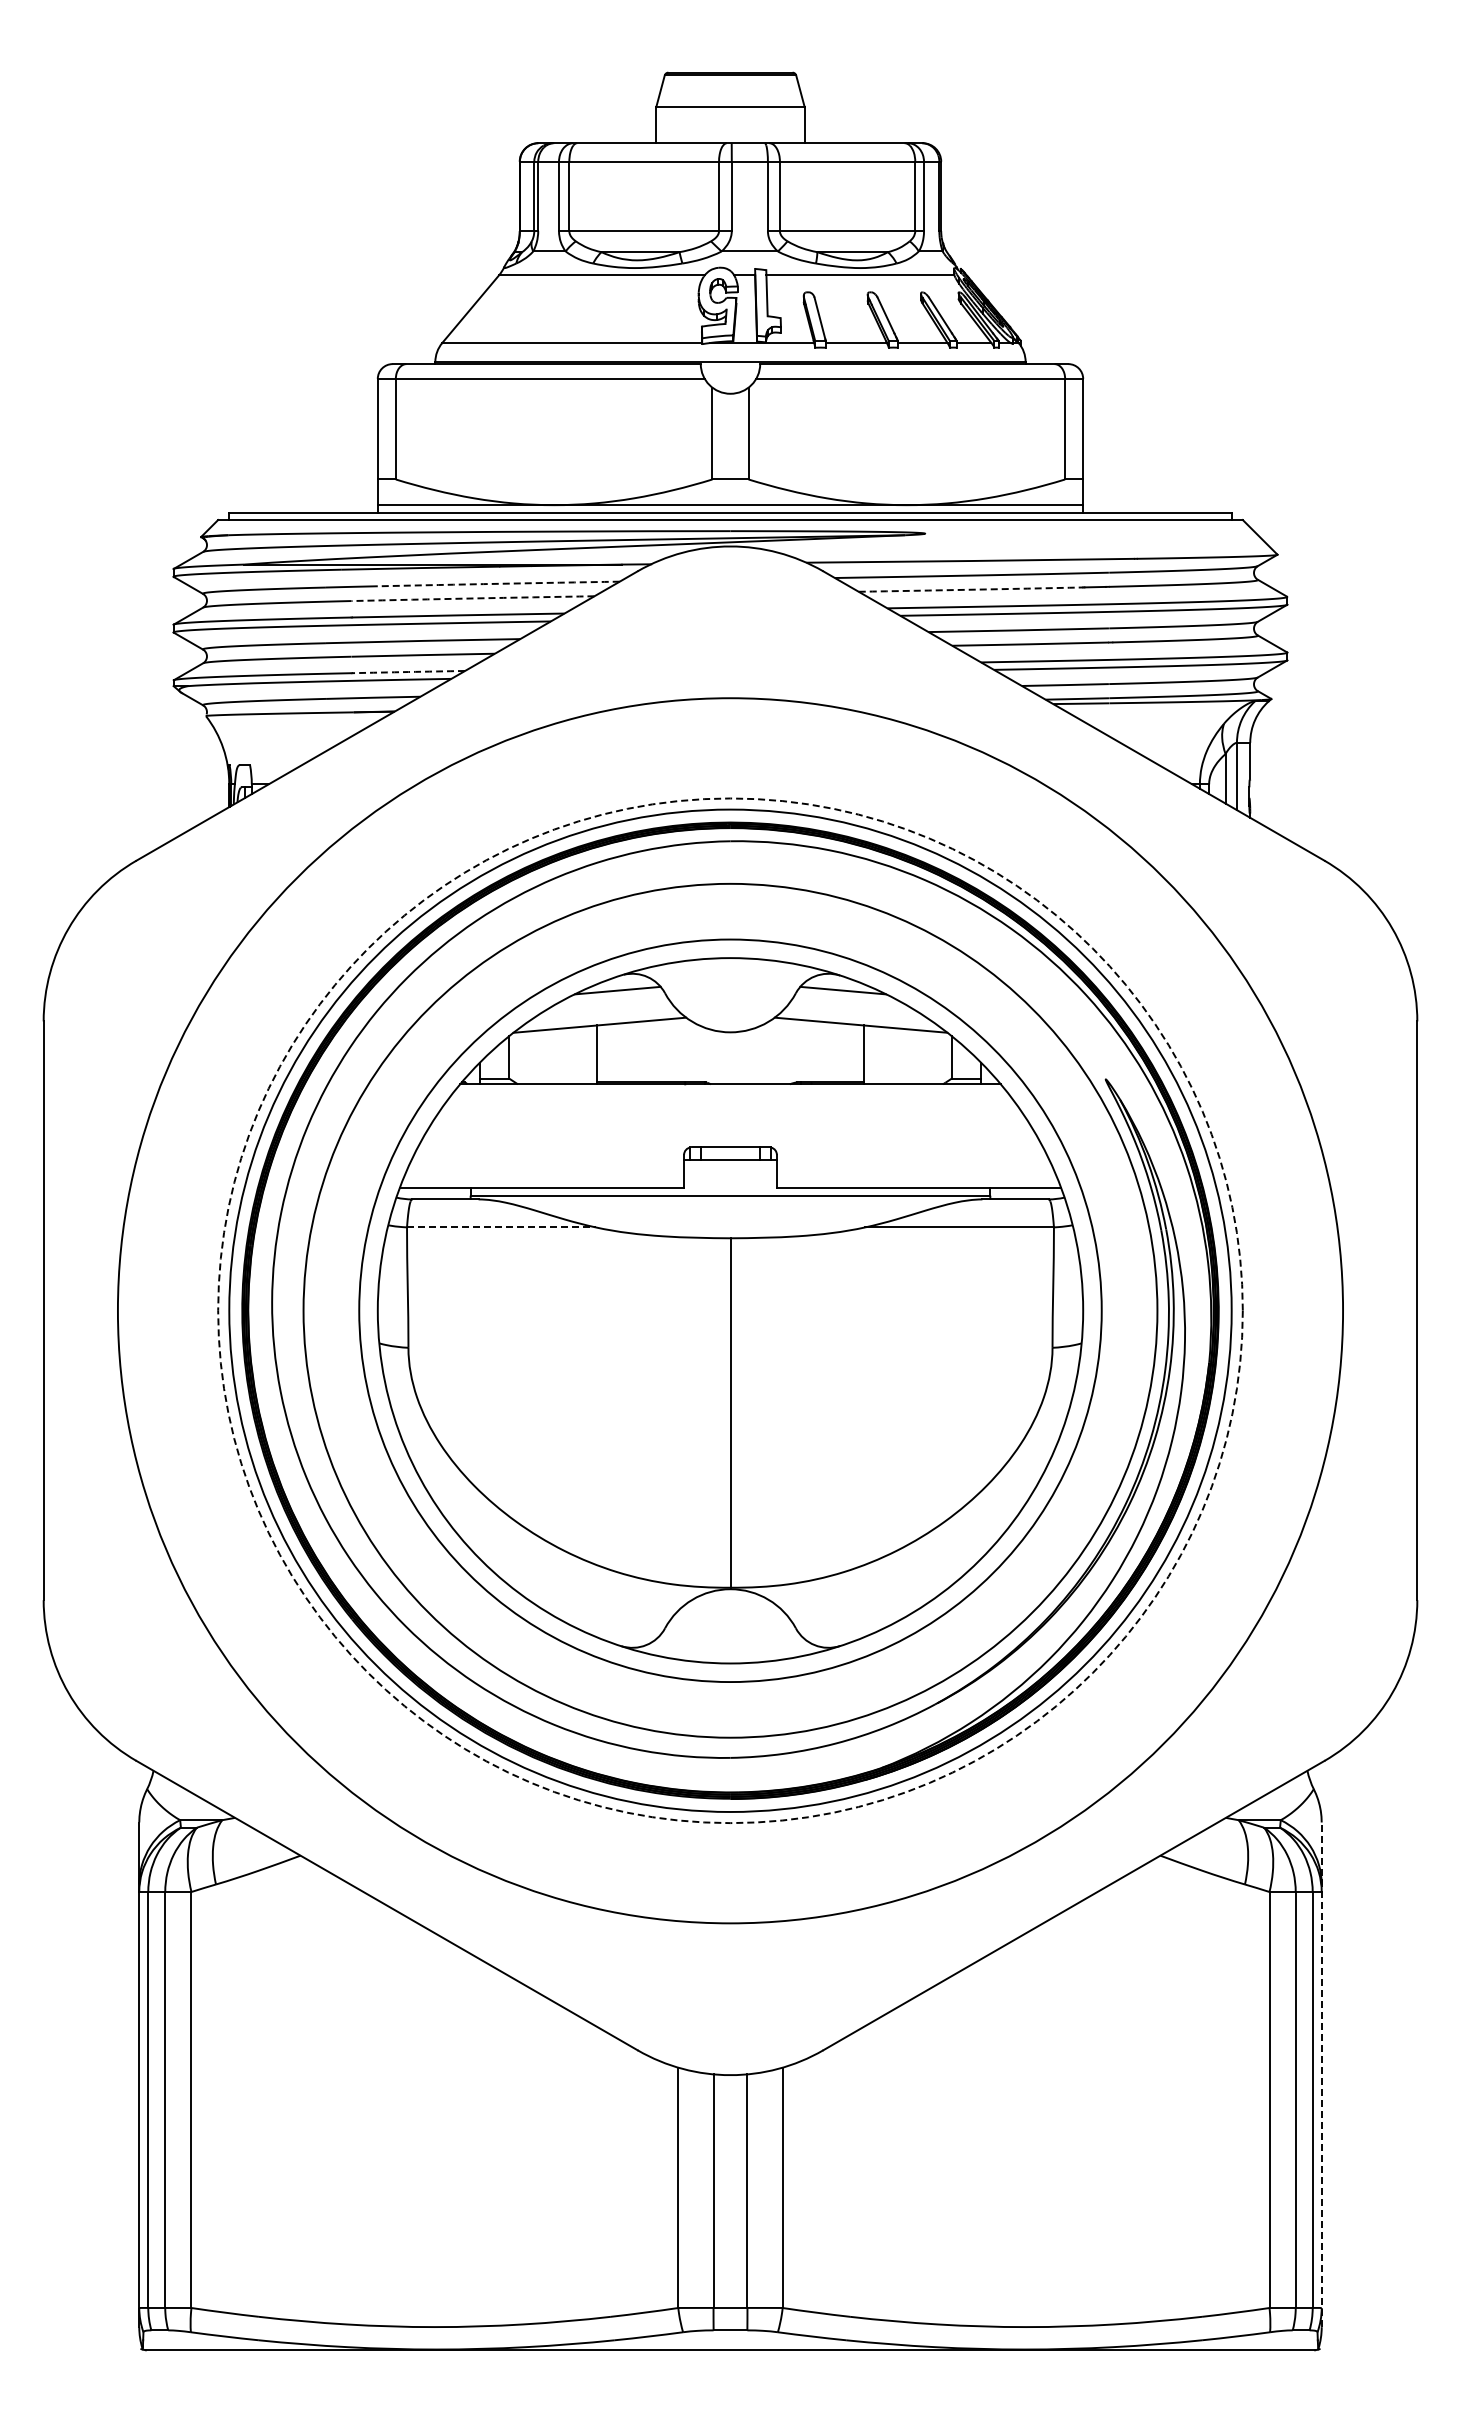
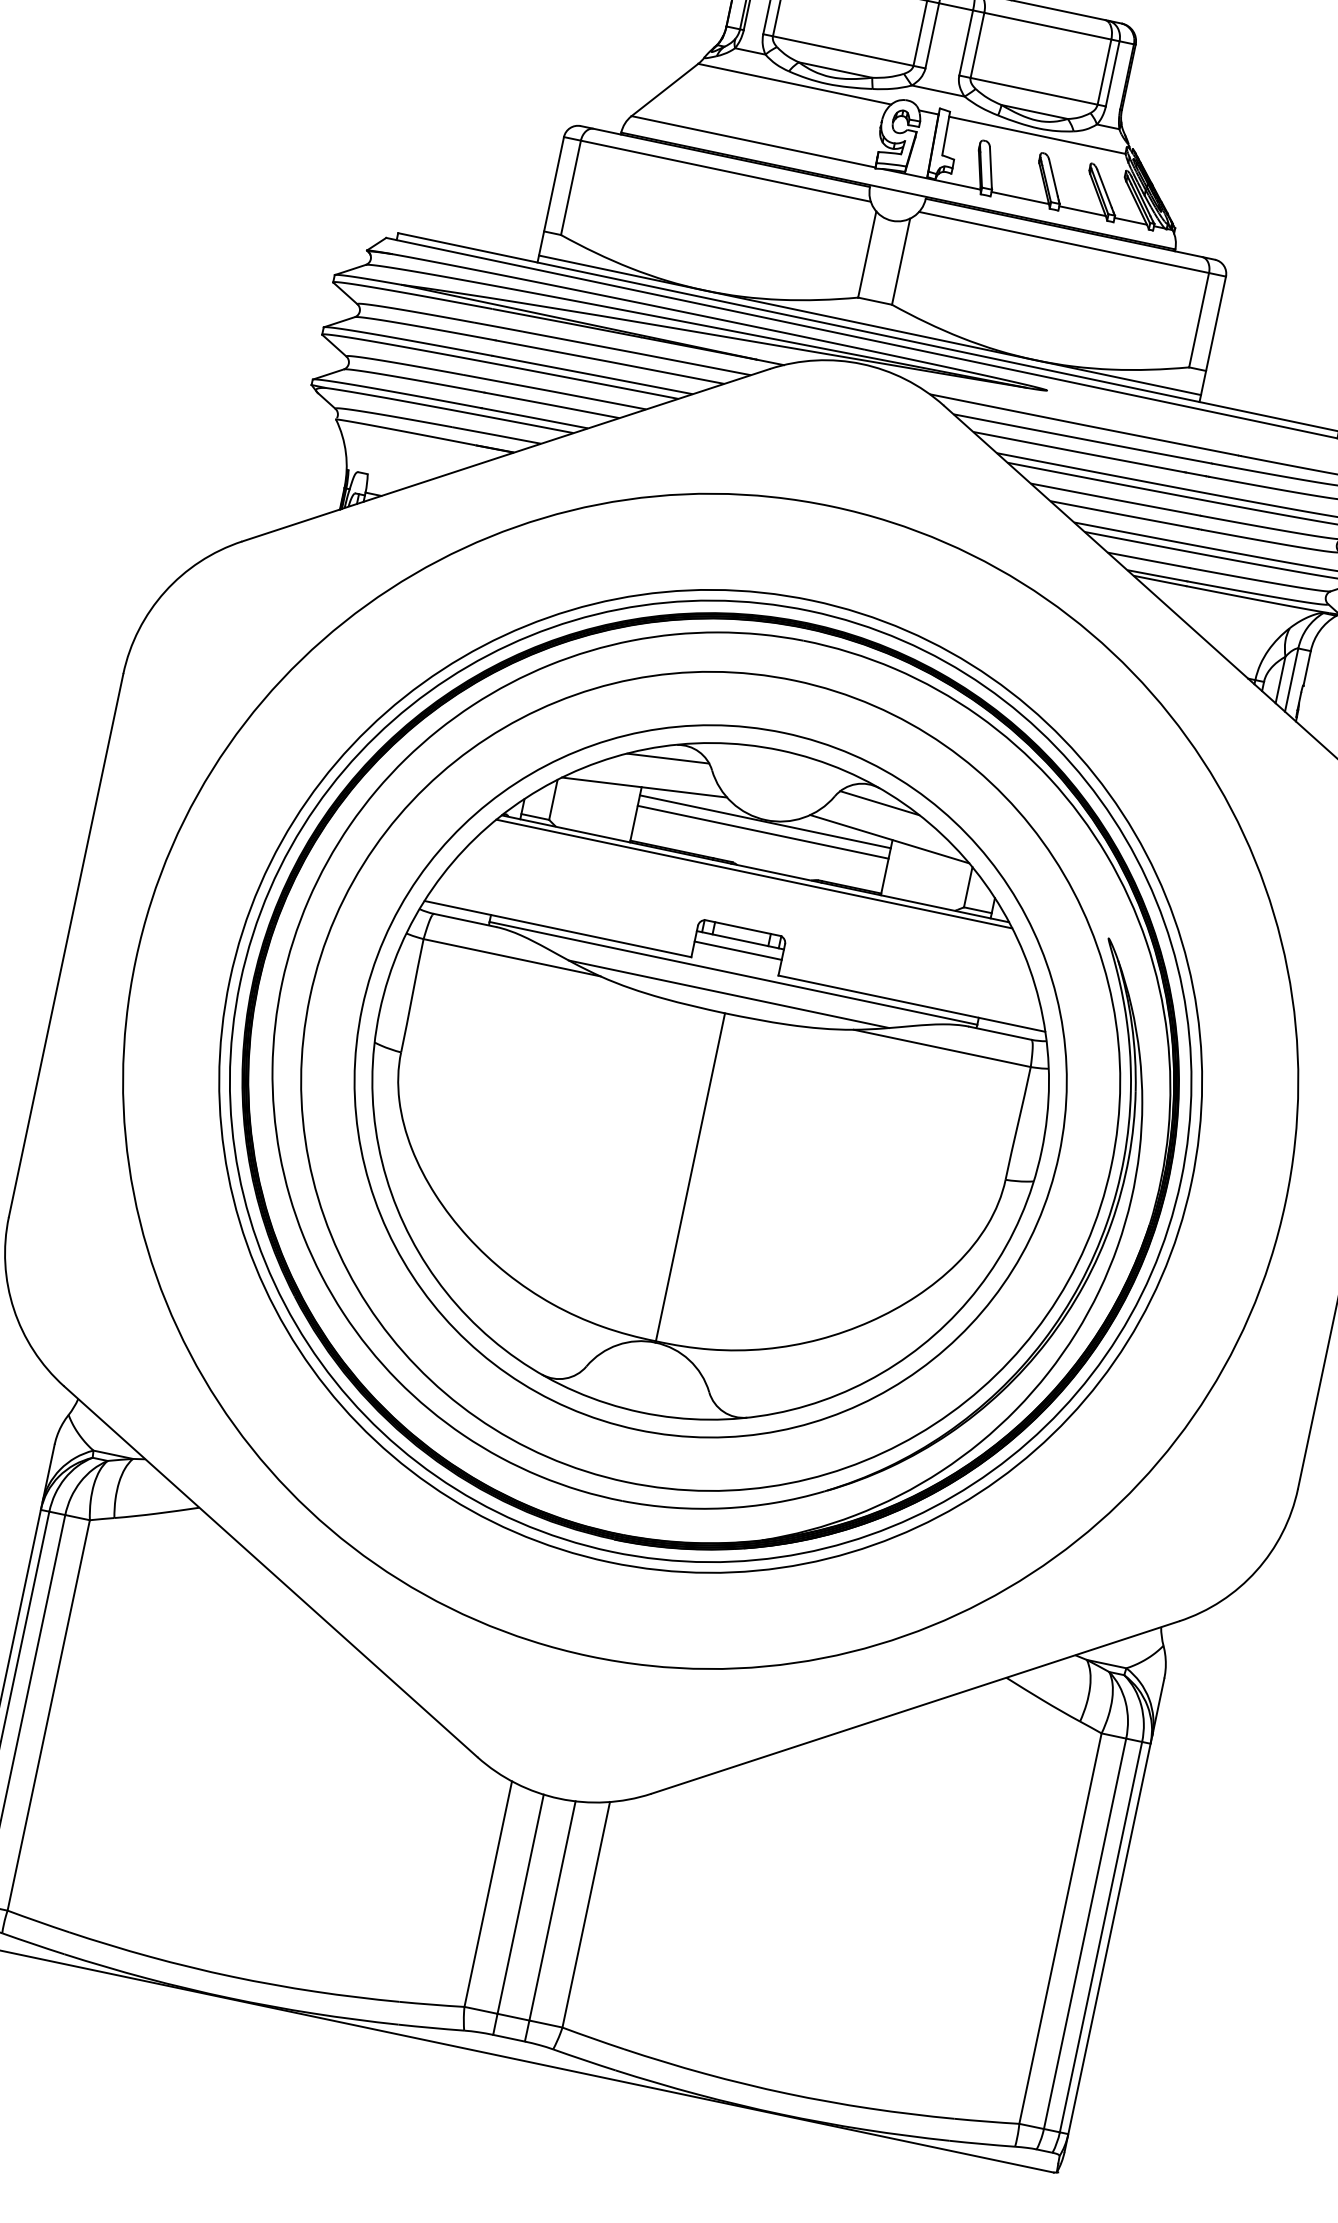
arc: (498, 583) -> (636, 352), dashed -> solid
arc: (970, 589) -> (1078, 451), dashed -> solid
arc: (473, 598) -> (610, 362), dashed -> solid
arc: (408, 672) -> (534, 418), dashed -> solid
line: (730, 1034) -> (765, 822), added
line: (730, 1045) -> (763, 832), added
line: (730, 1089) -> (754, 873), added
line: (730, 1171) -> (738, 950), added
line: (730, 1217) -> (729, 993), added
line: (501, 1227) -> (512, 957), dashed -> solid
circle: (730, 1310) -> (710, 1081), dashed -> solid
line: (1321, 2074) -> (1114, 1914), dashed -> solid

